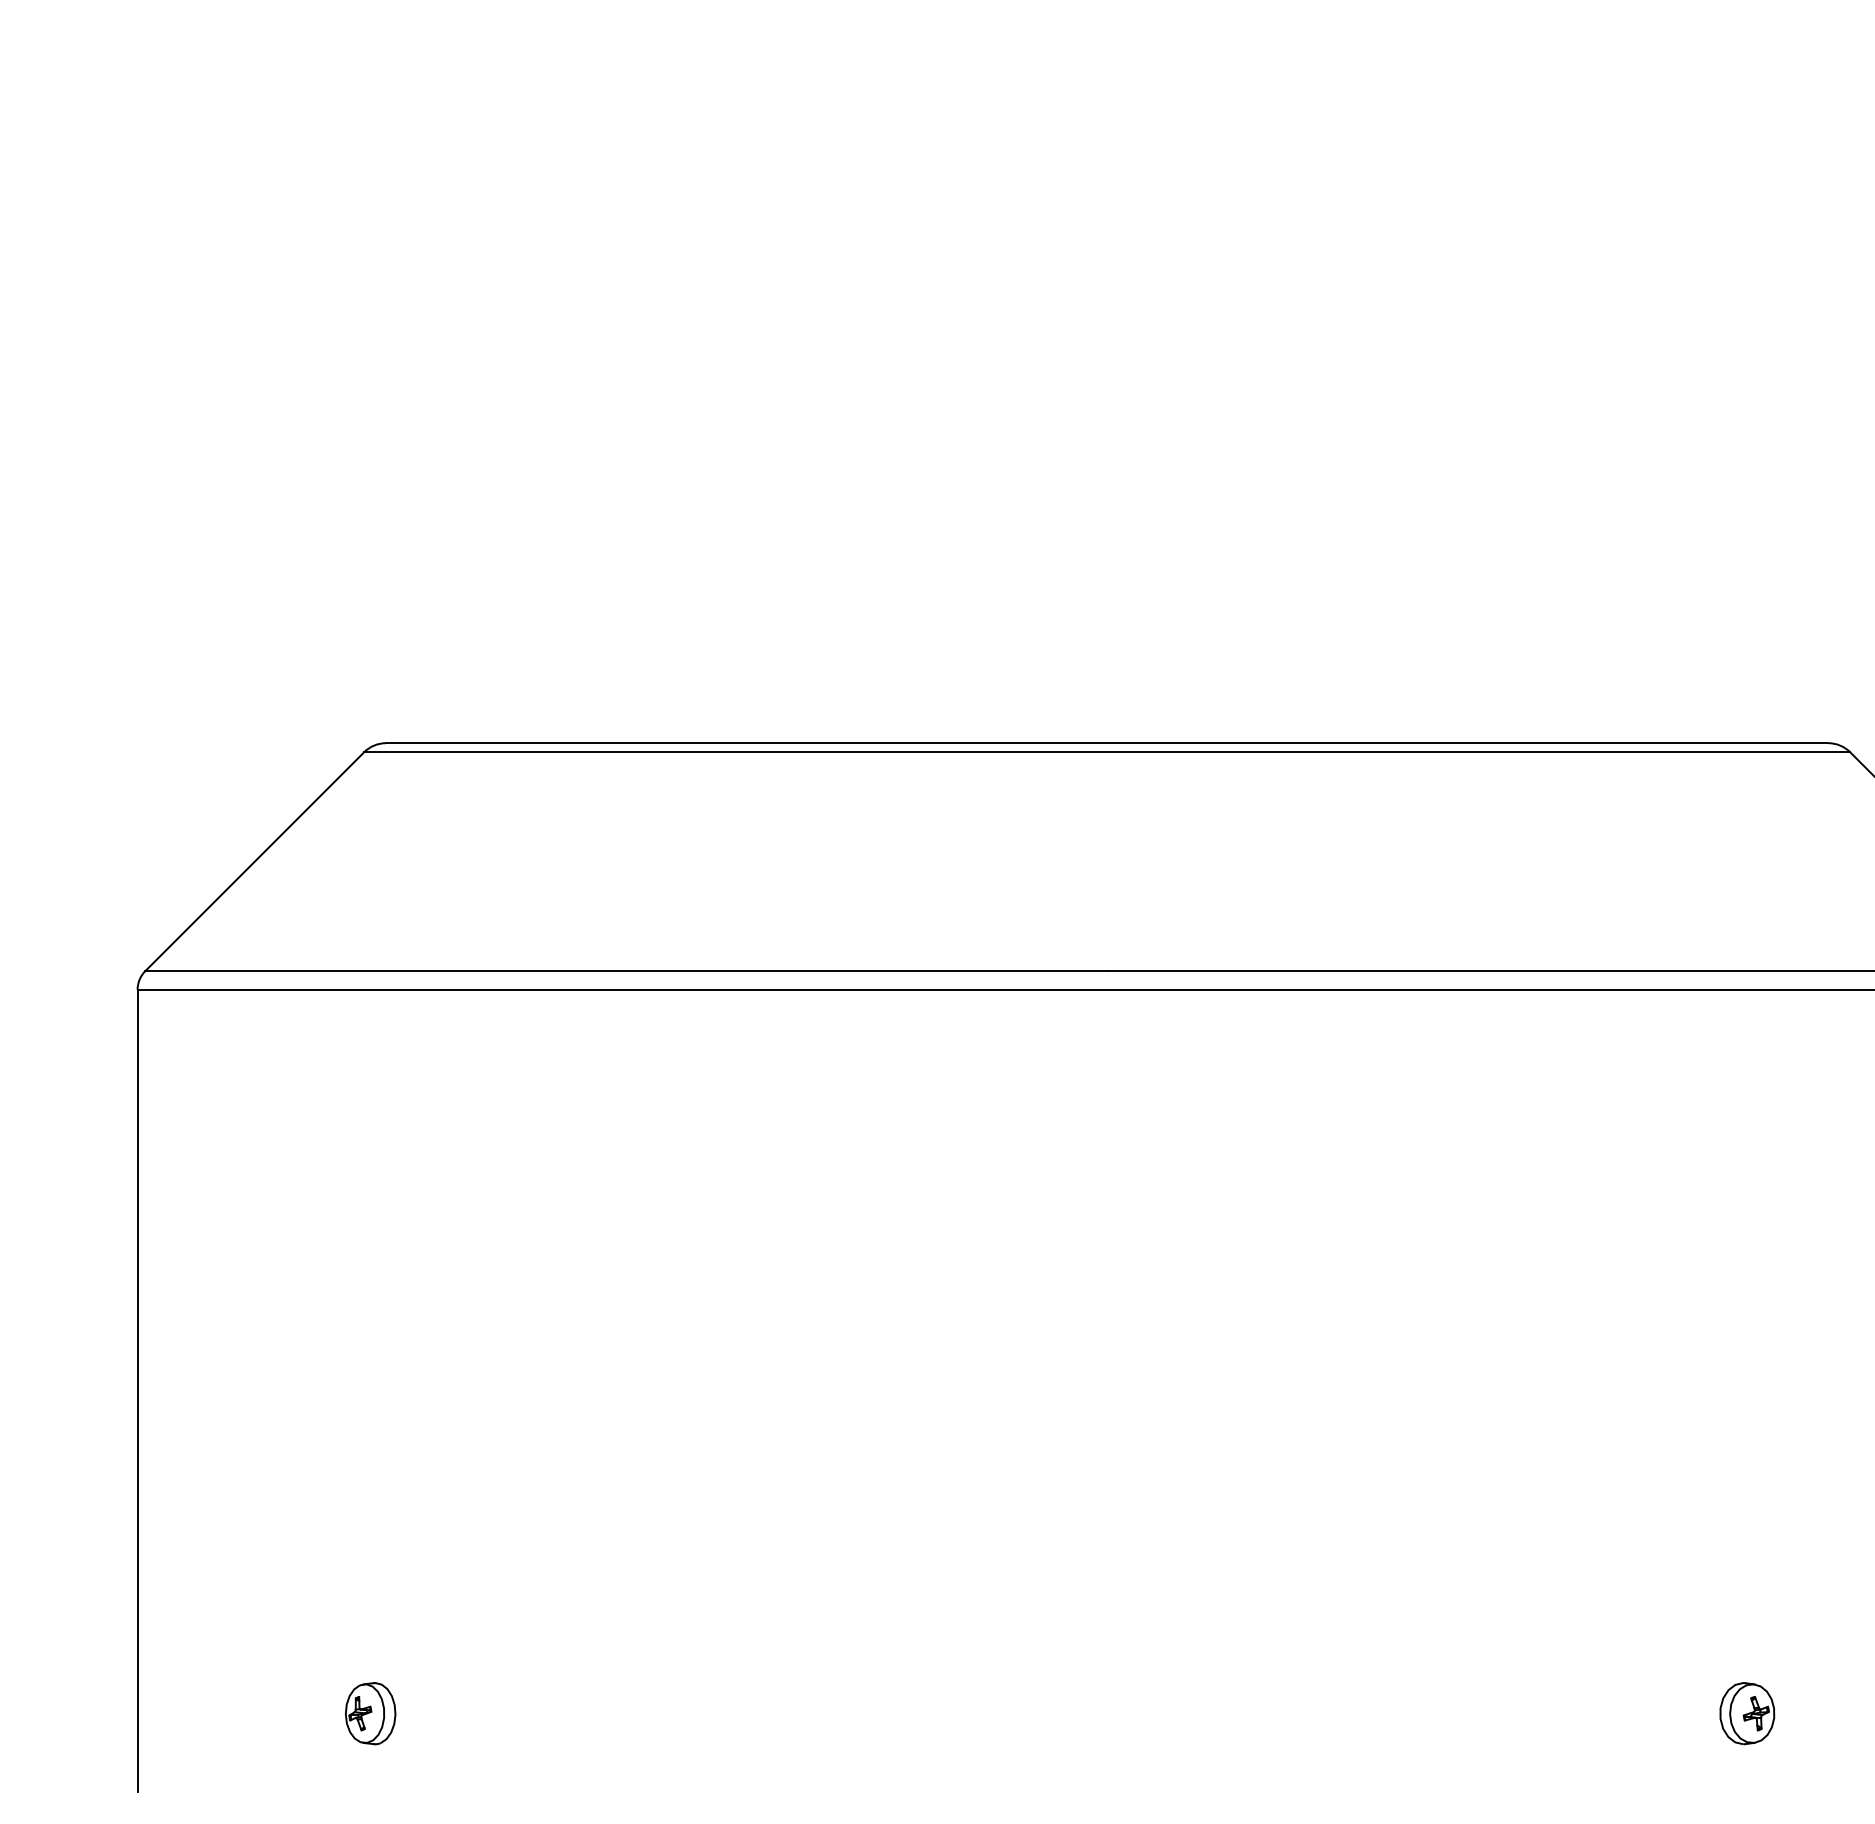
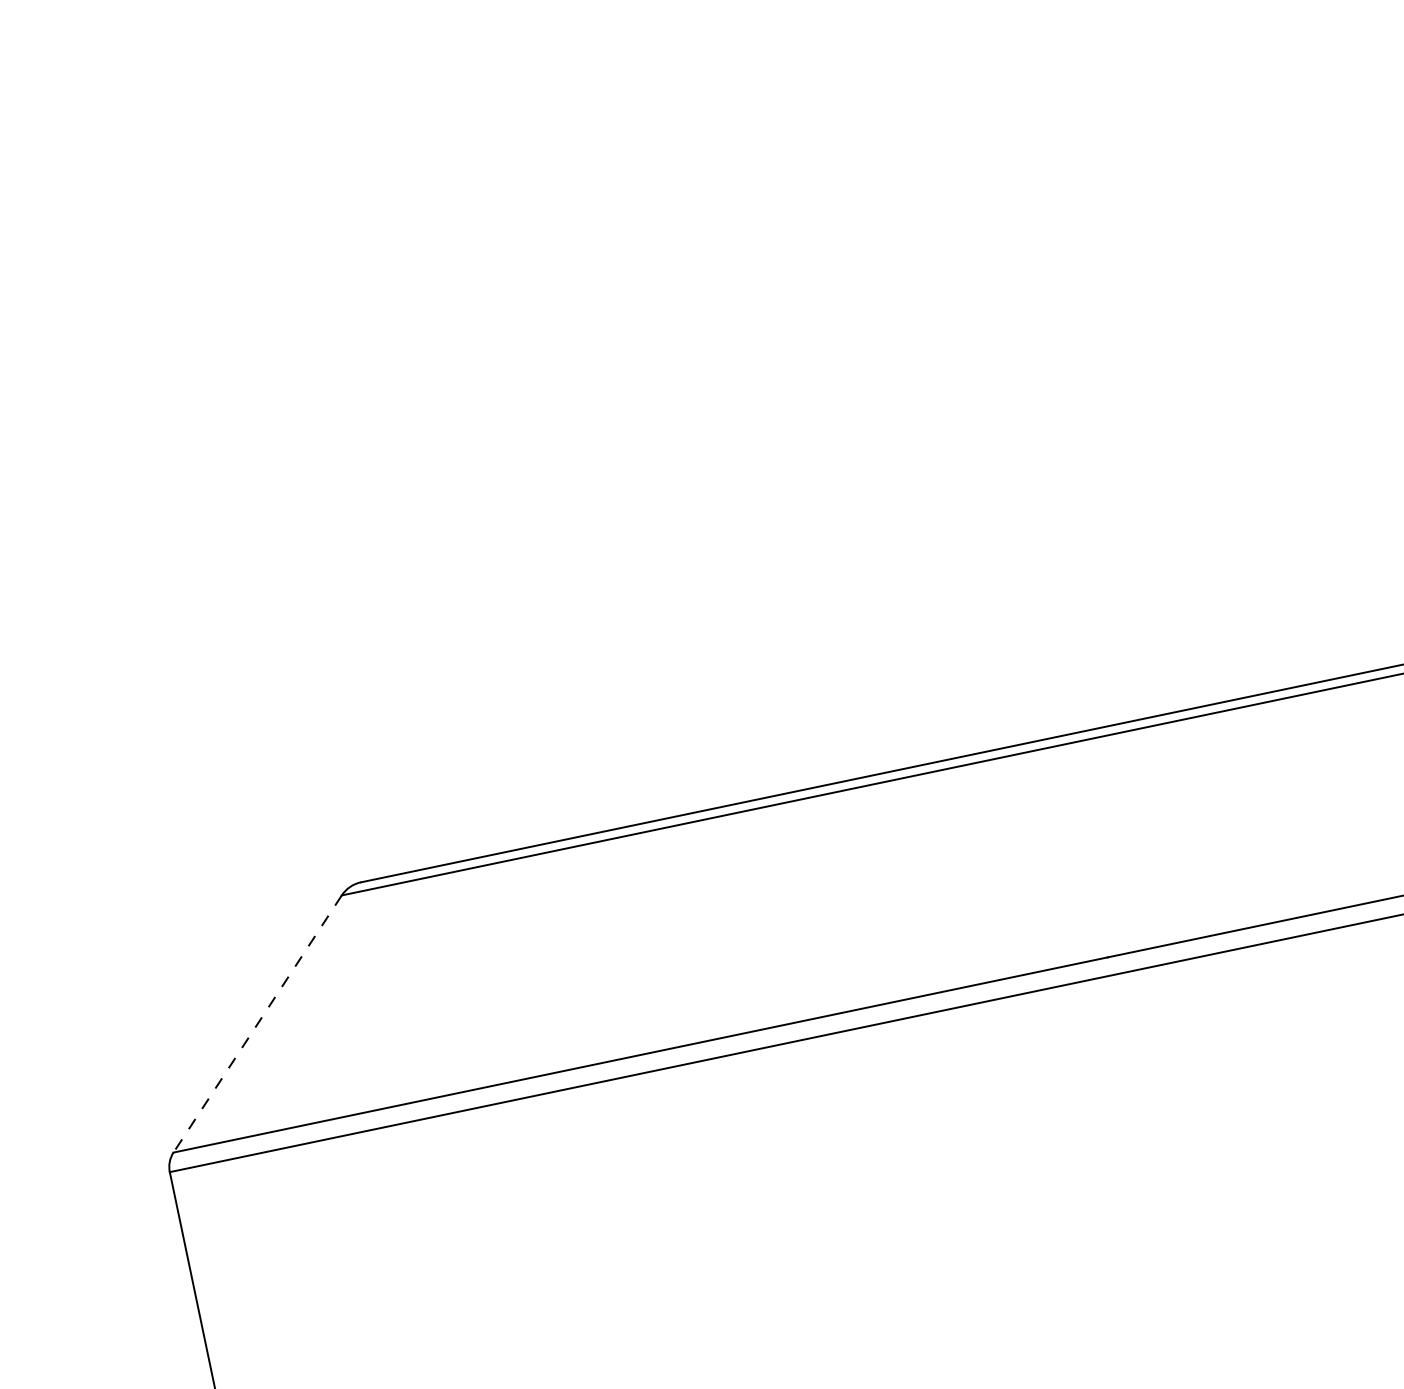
line: (254, 861) -> (257, 1023), solid -> dashed

